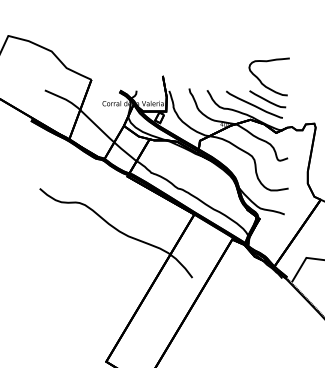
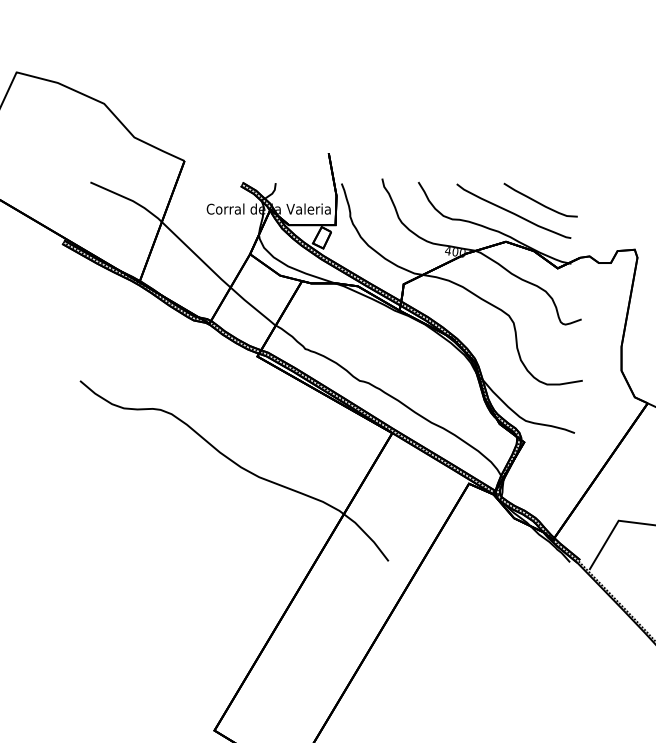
curve: (262, 82) -> (530, 166), removed

